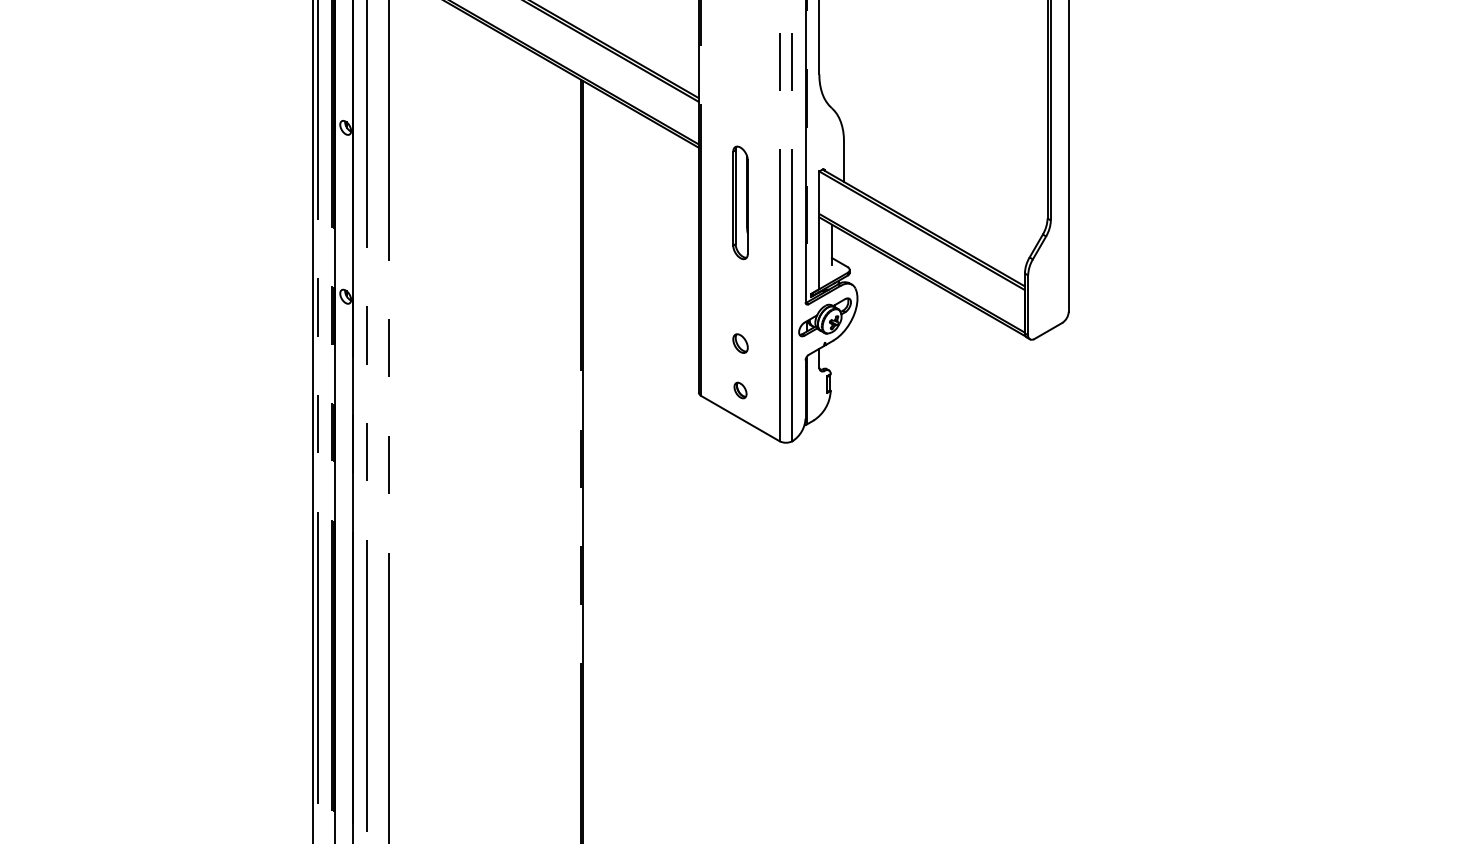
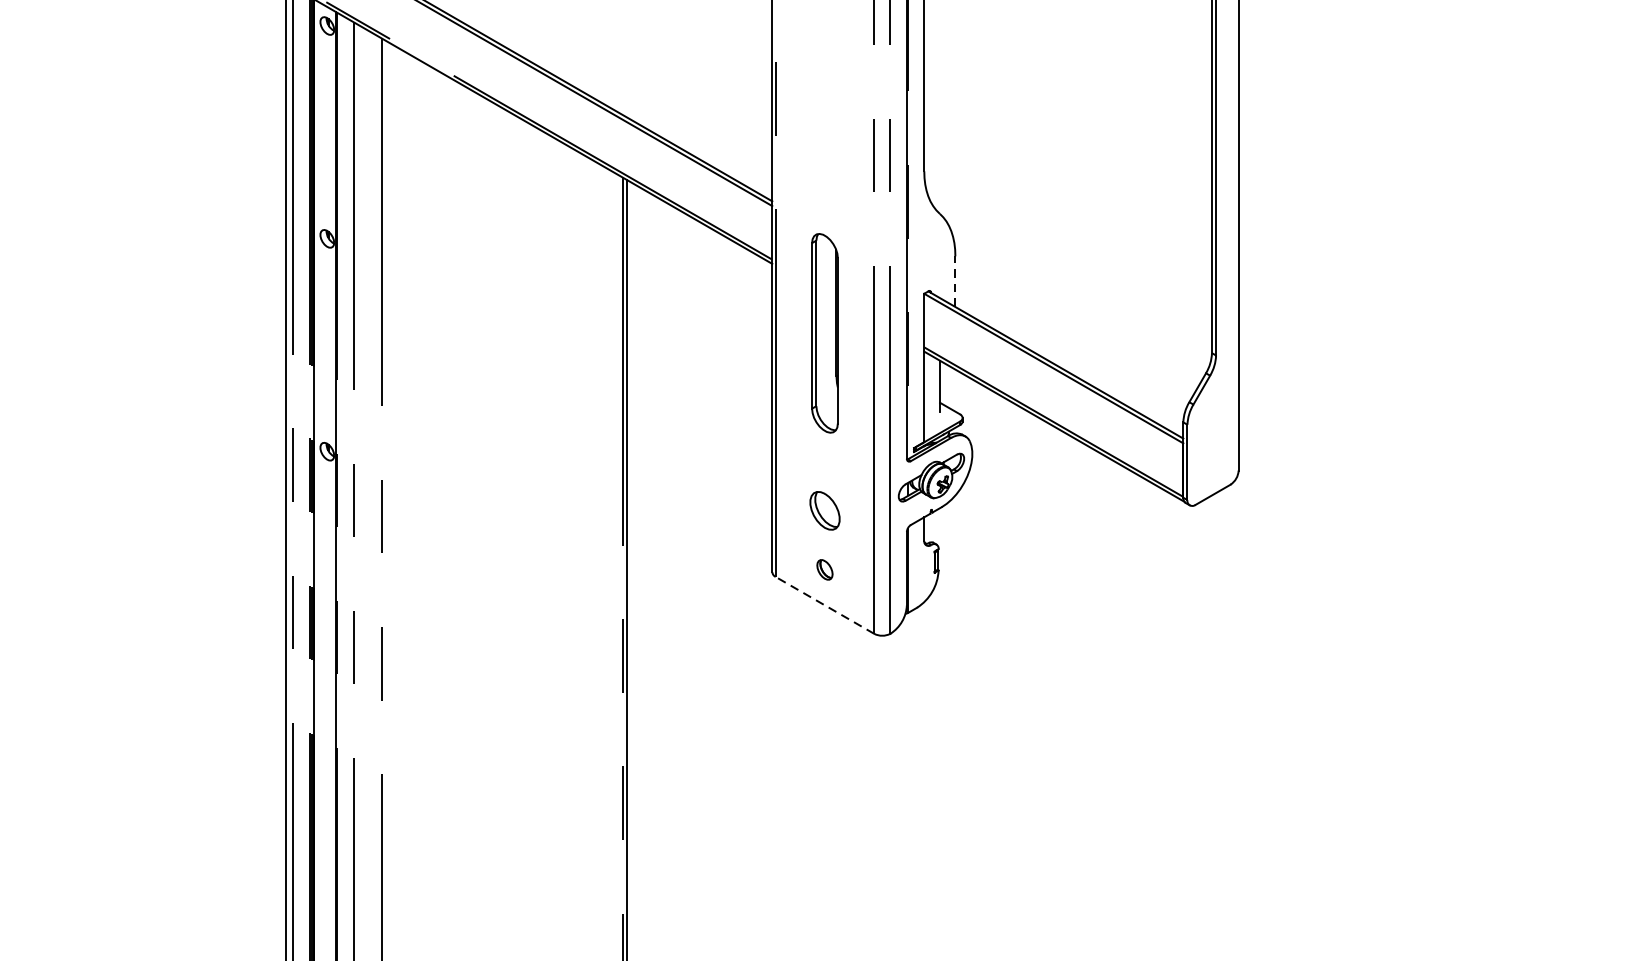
line: (844, 161) -> (955, 281), solid -> dashed
part: (740, 202) -> (824, 332), size x1.4
part: (740, 343) -> (824, 510), size x1.6
line: (740, 418) -> (824, 605), solid -> dashed

